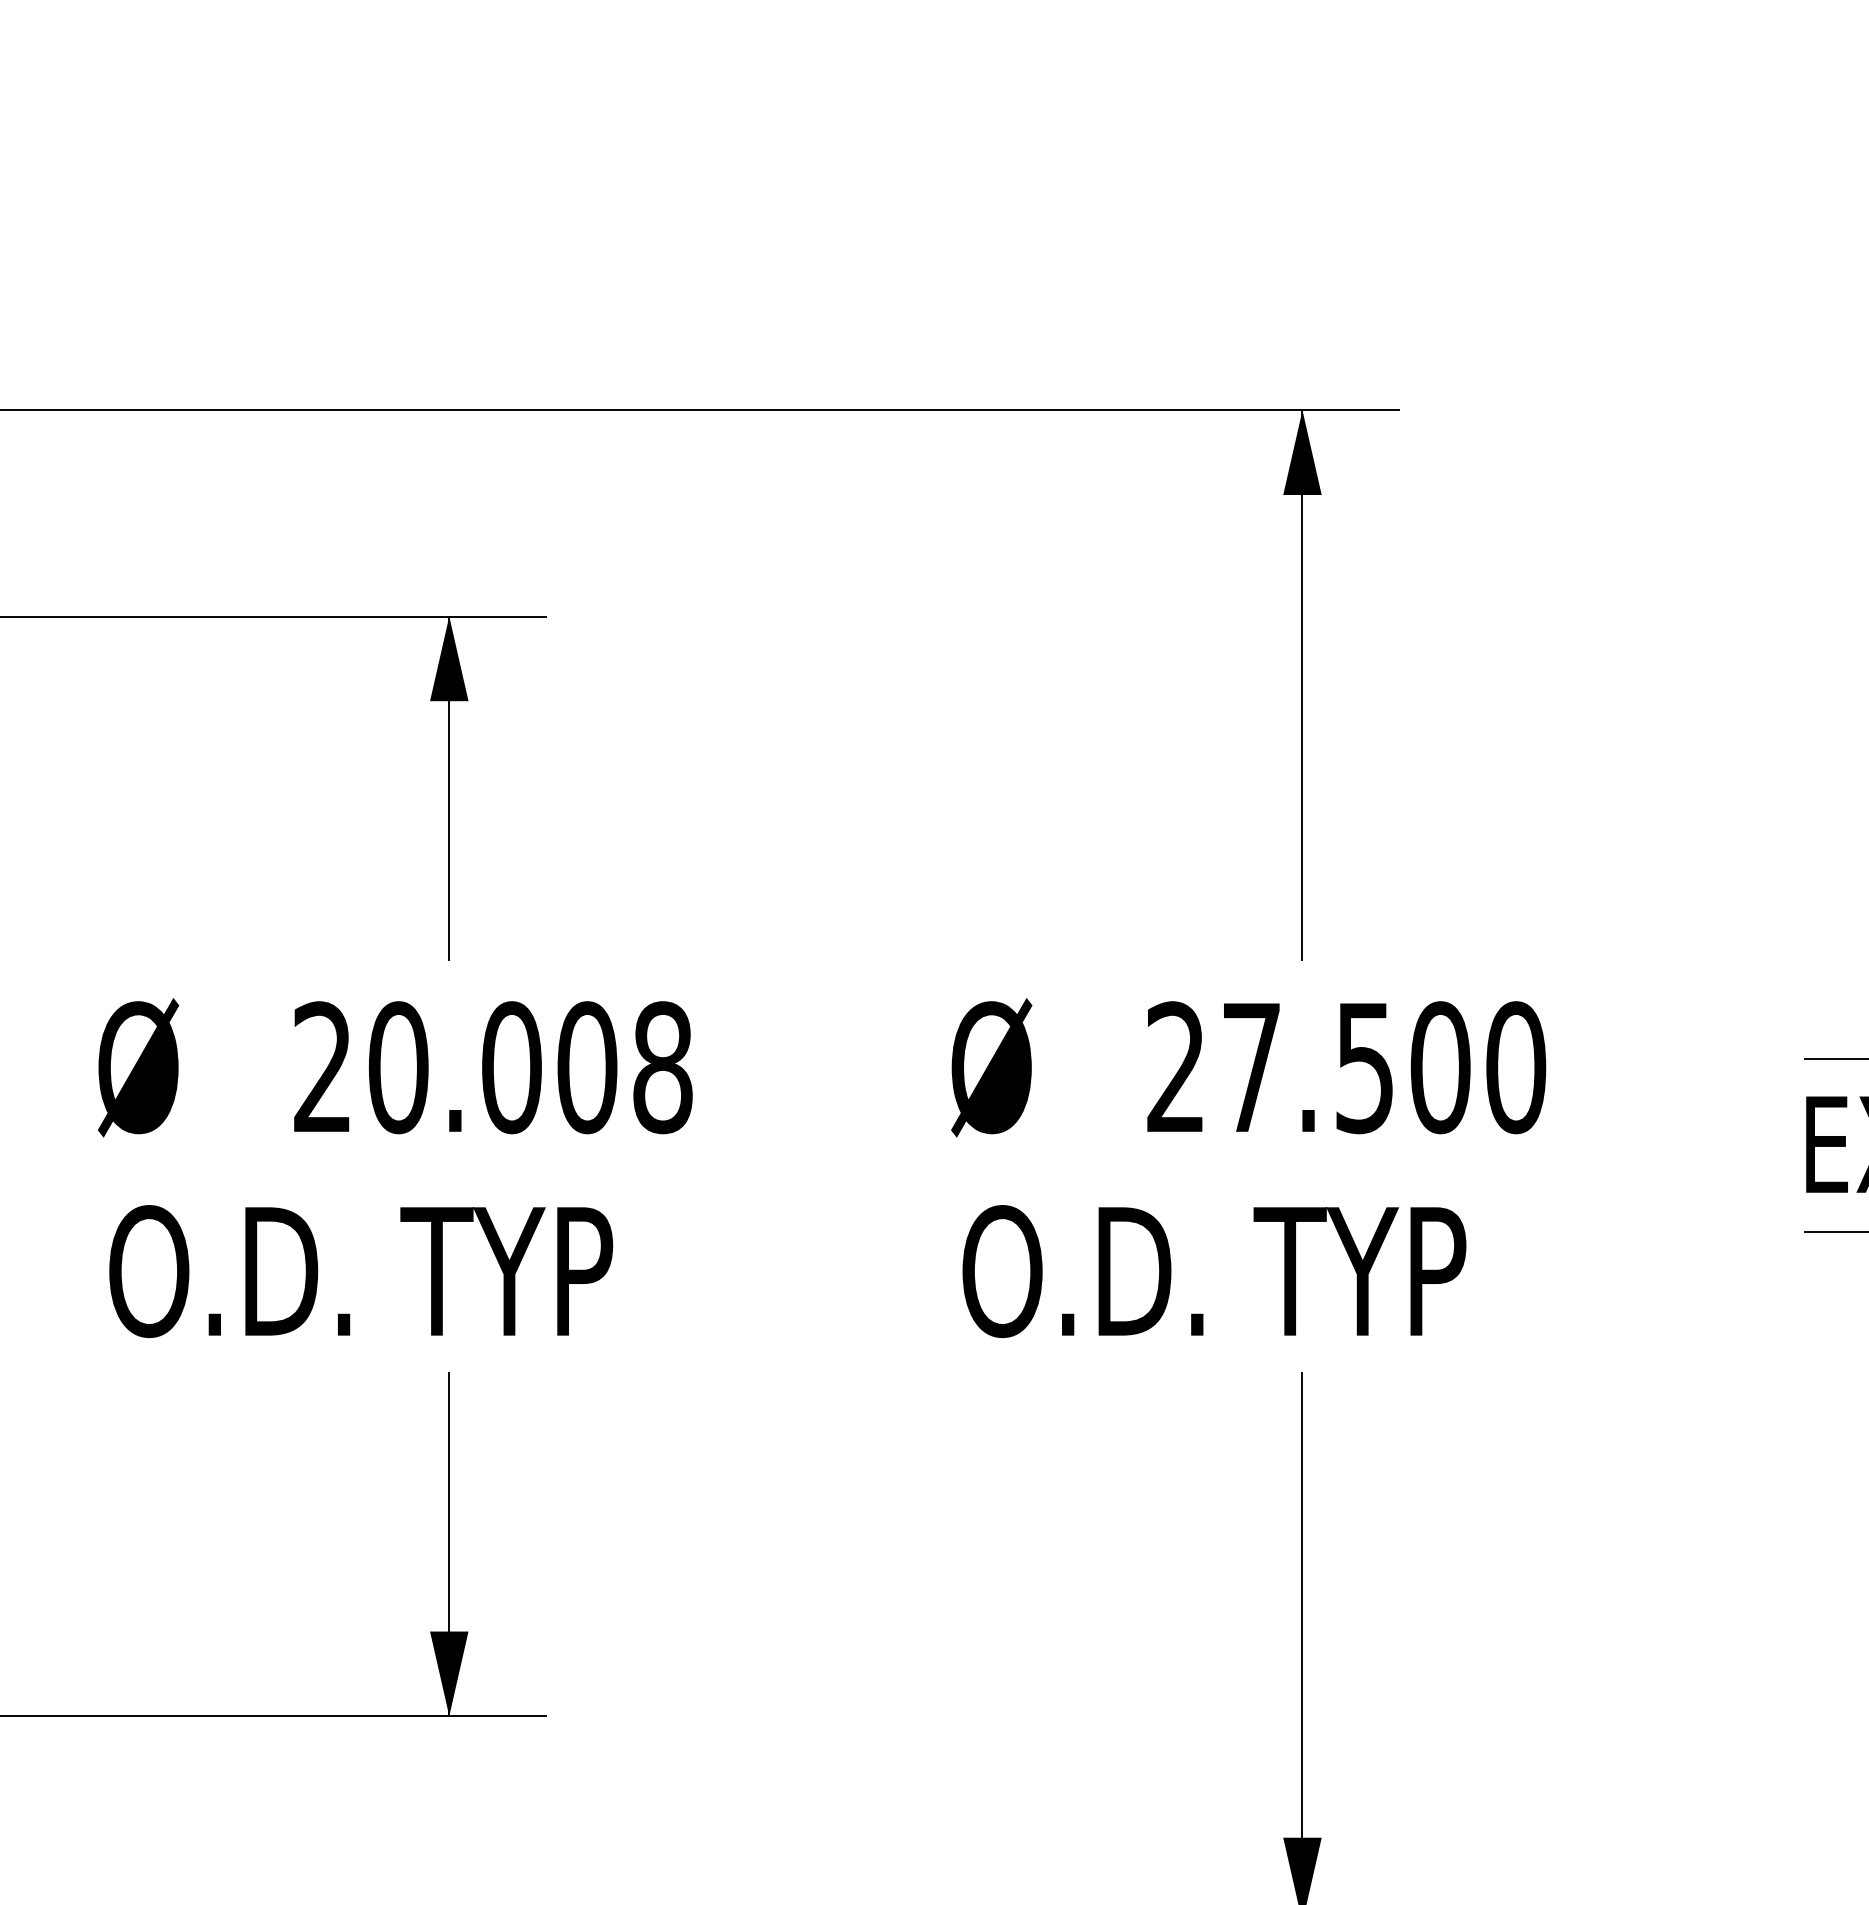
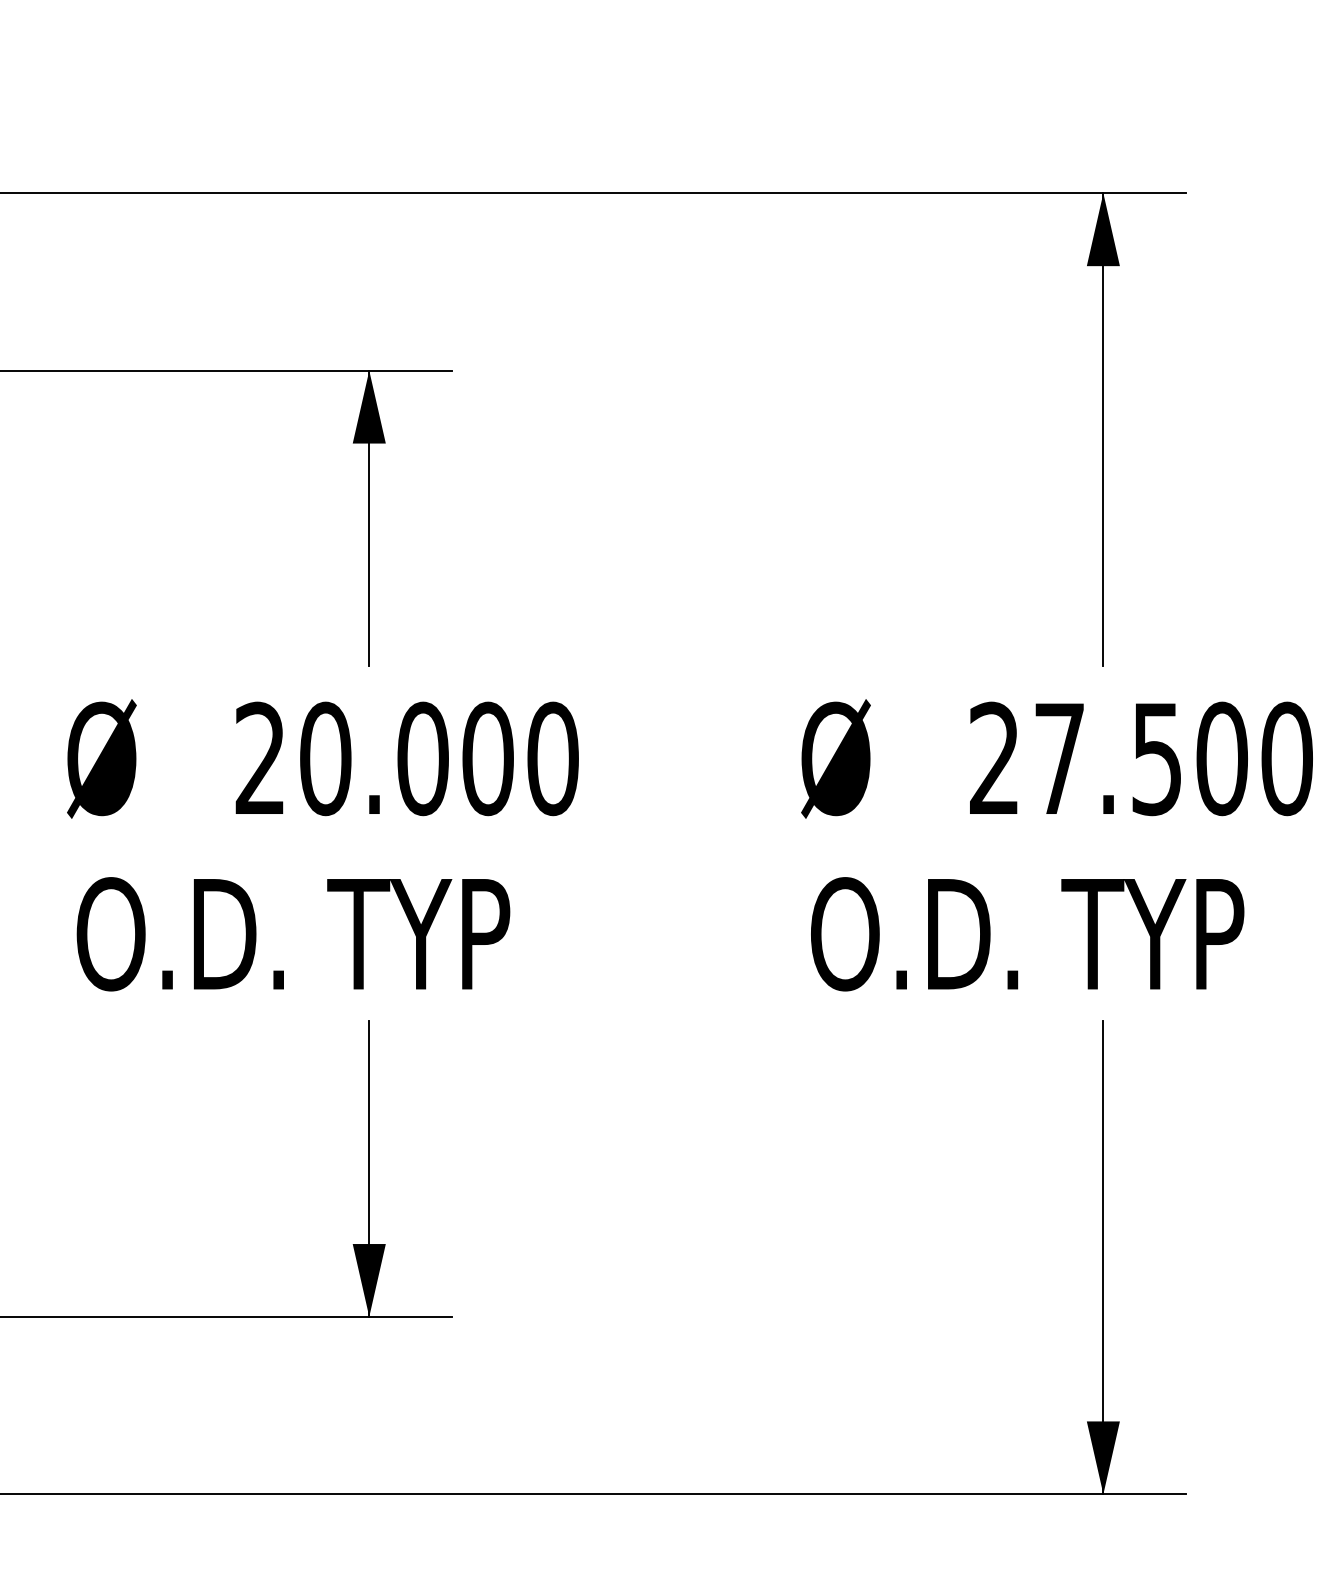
text: (662, 1067) -> (552, 758), 20.008 -> 20.000

